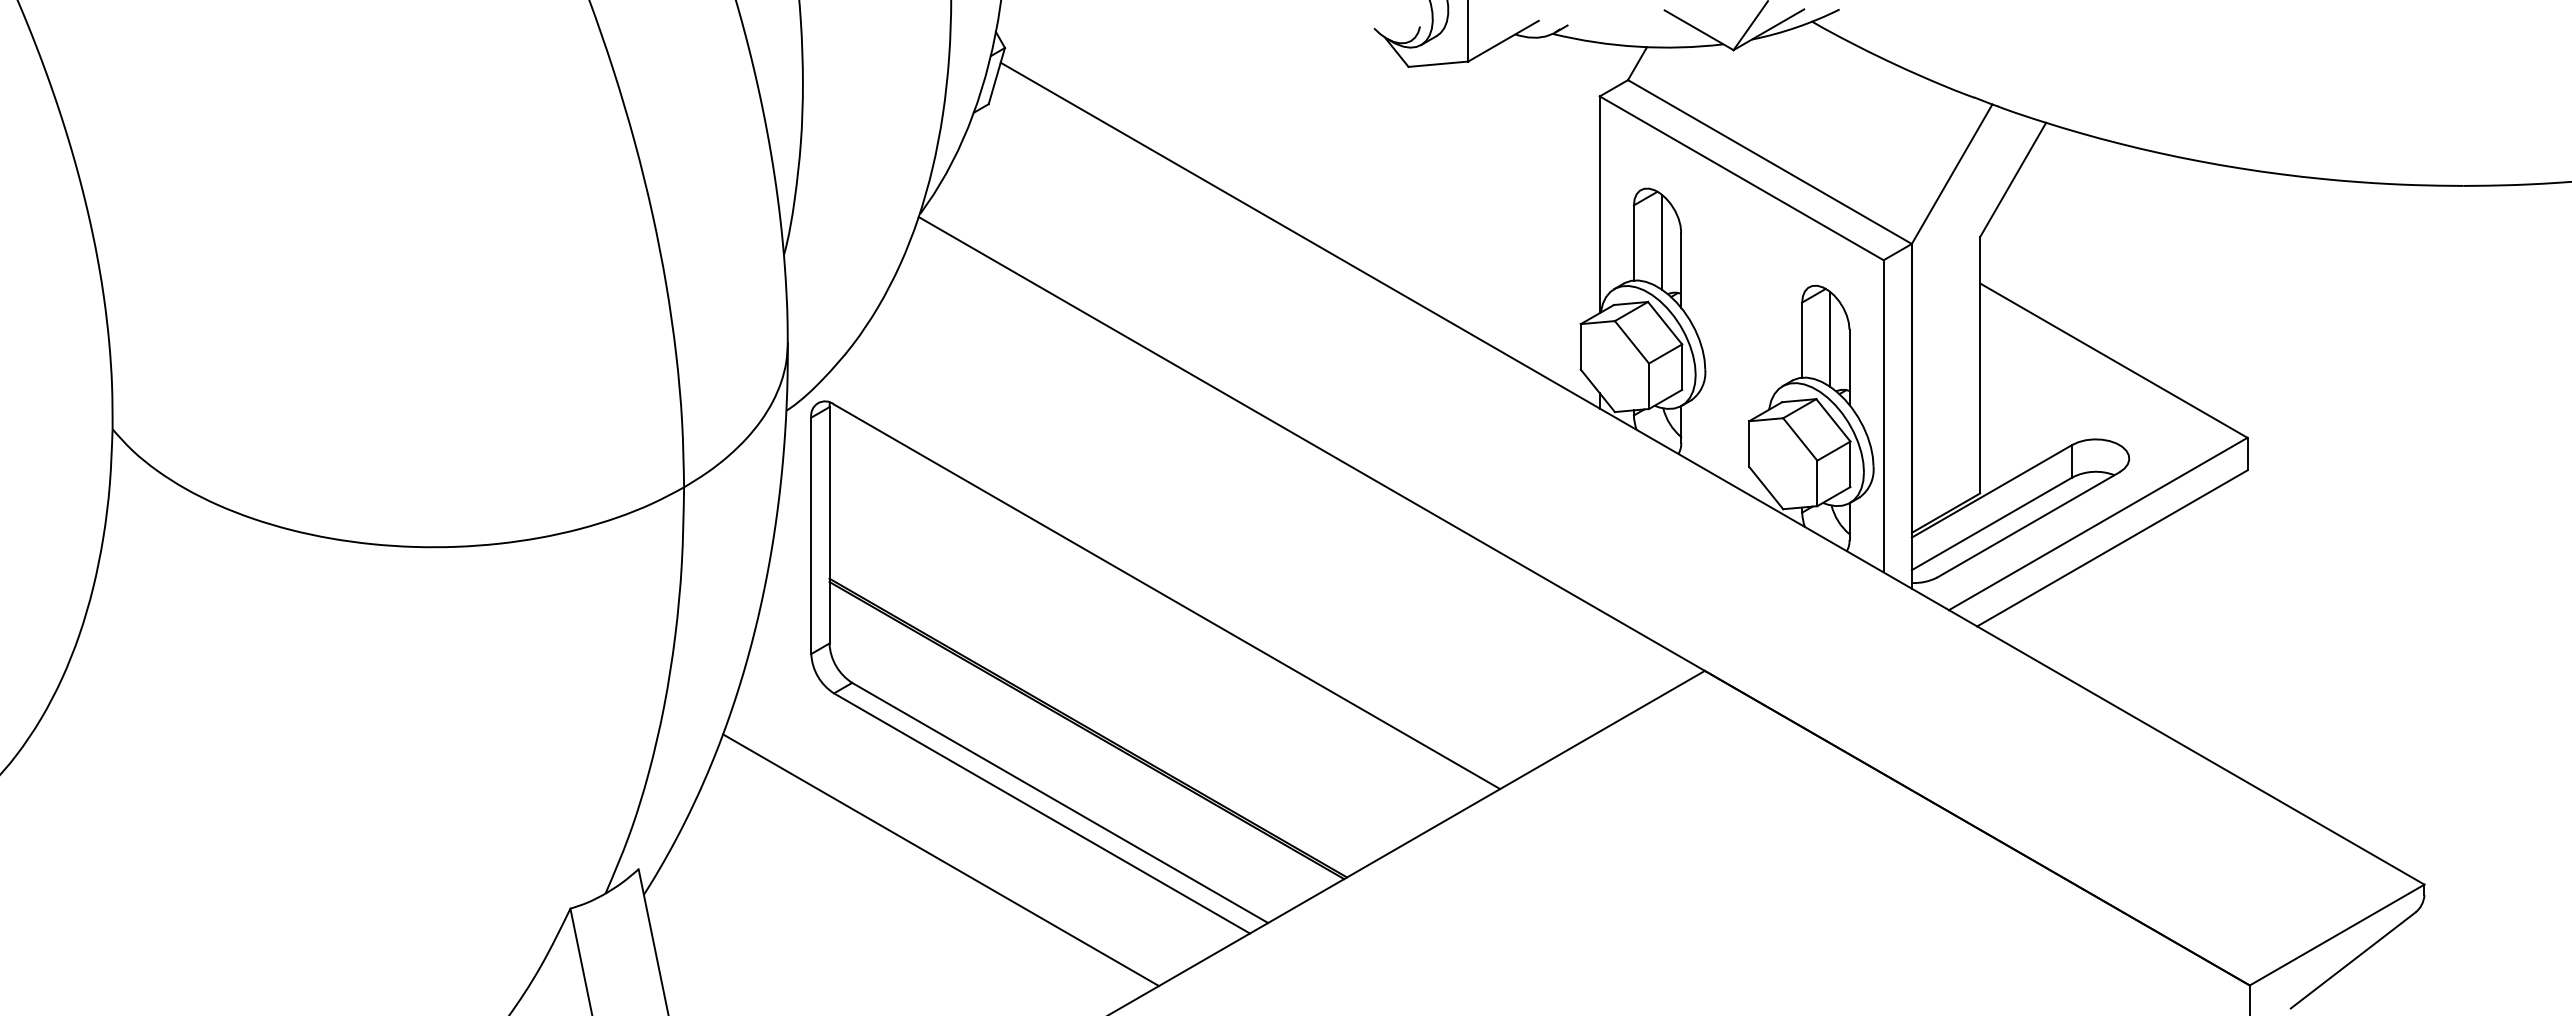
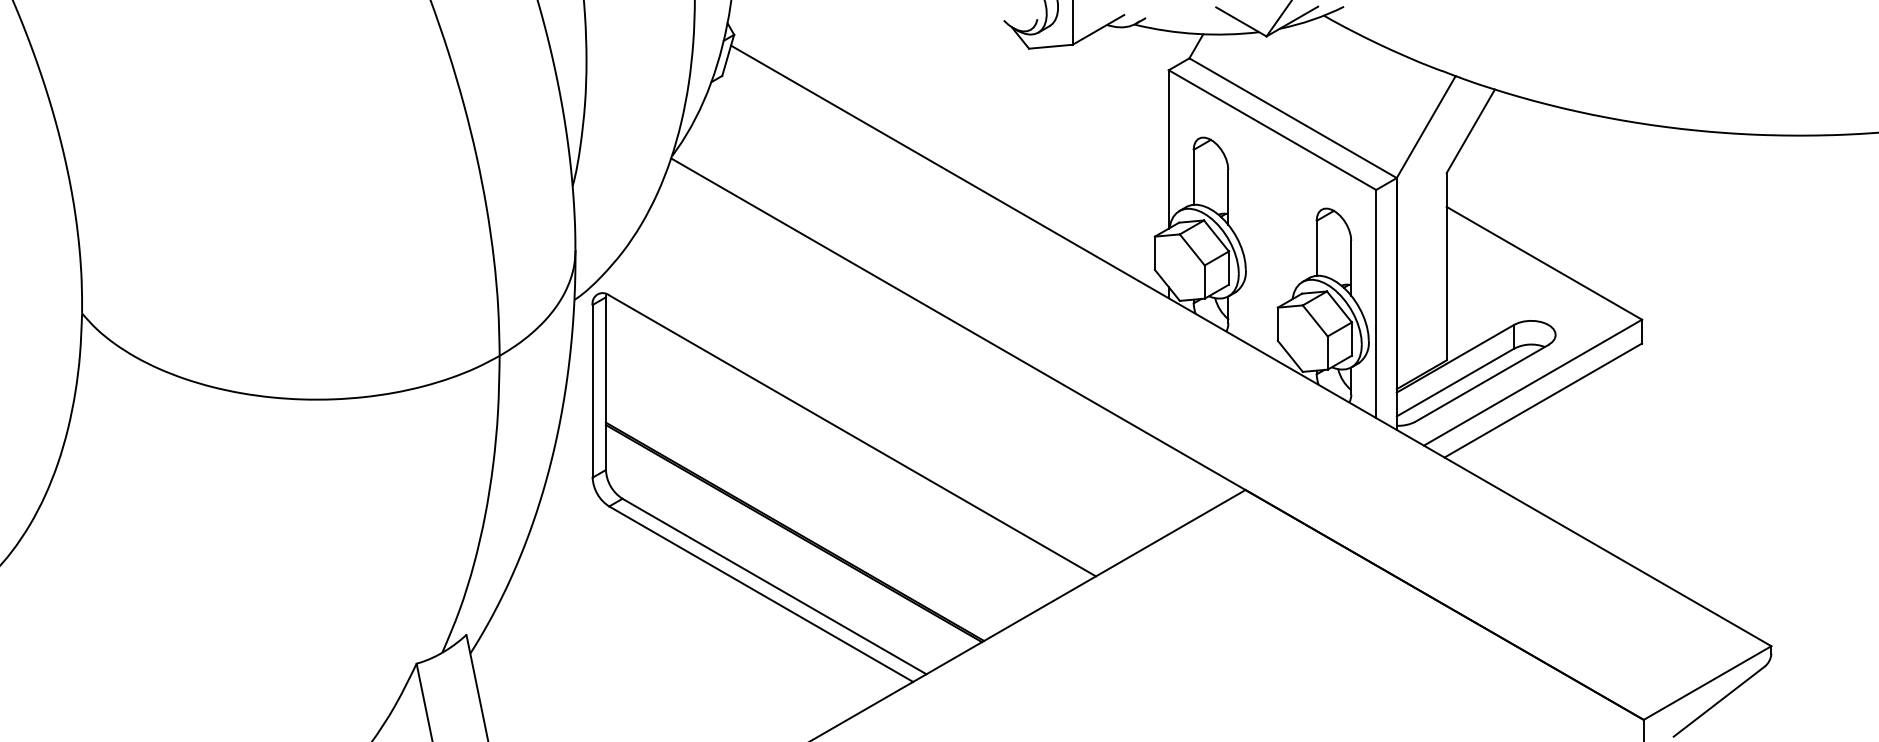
line: (1662, 241) -> (1214, 176), removed
line: (1830, 339) -> (1337, 247), removed
line: (941, 860) -> (687, 628), removed

